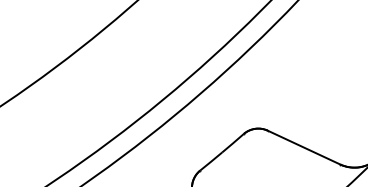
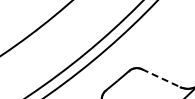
line: (304, 148) -> (161, 78), solid -> dashed

